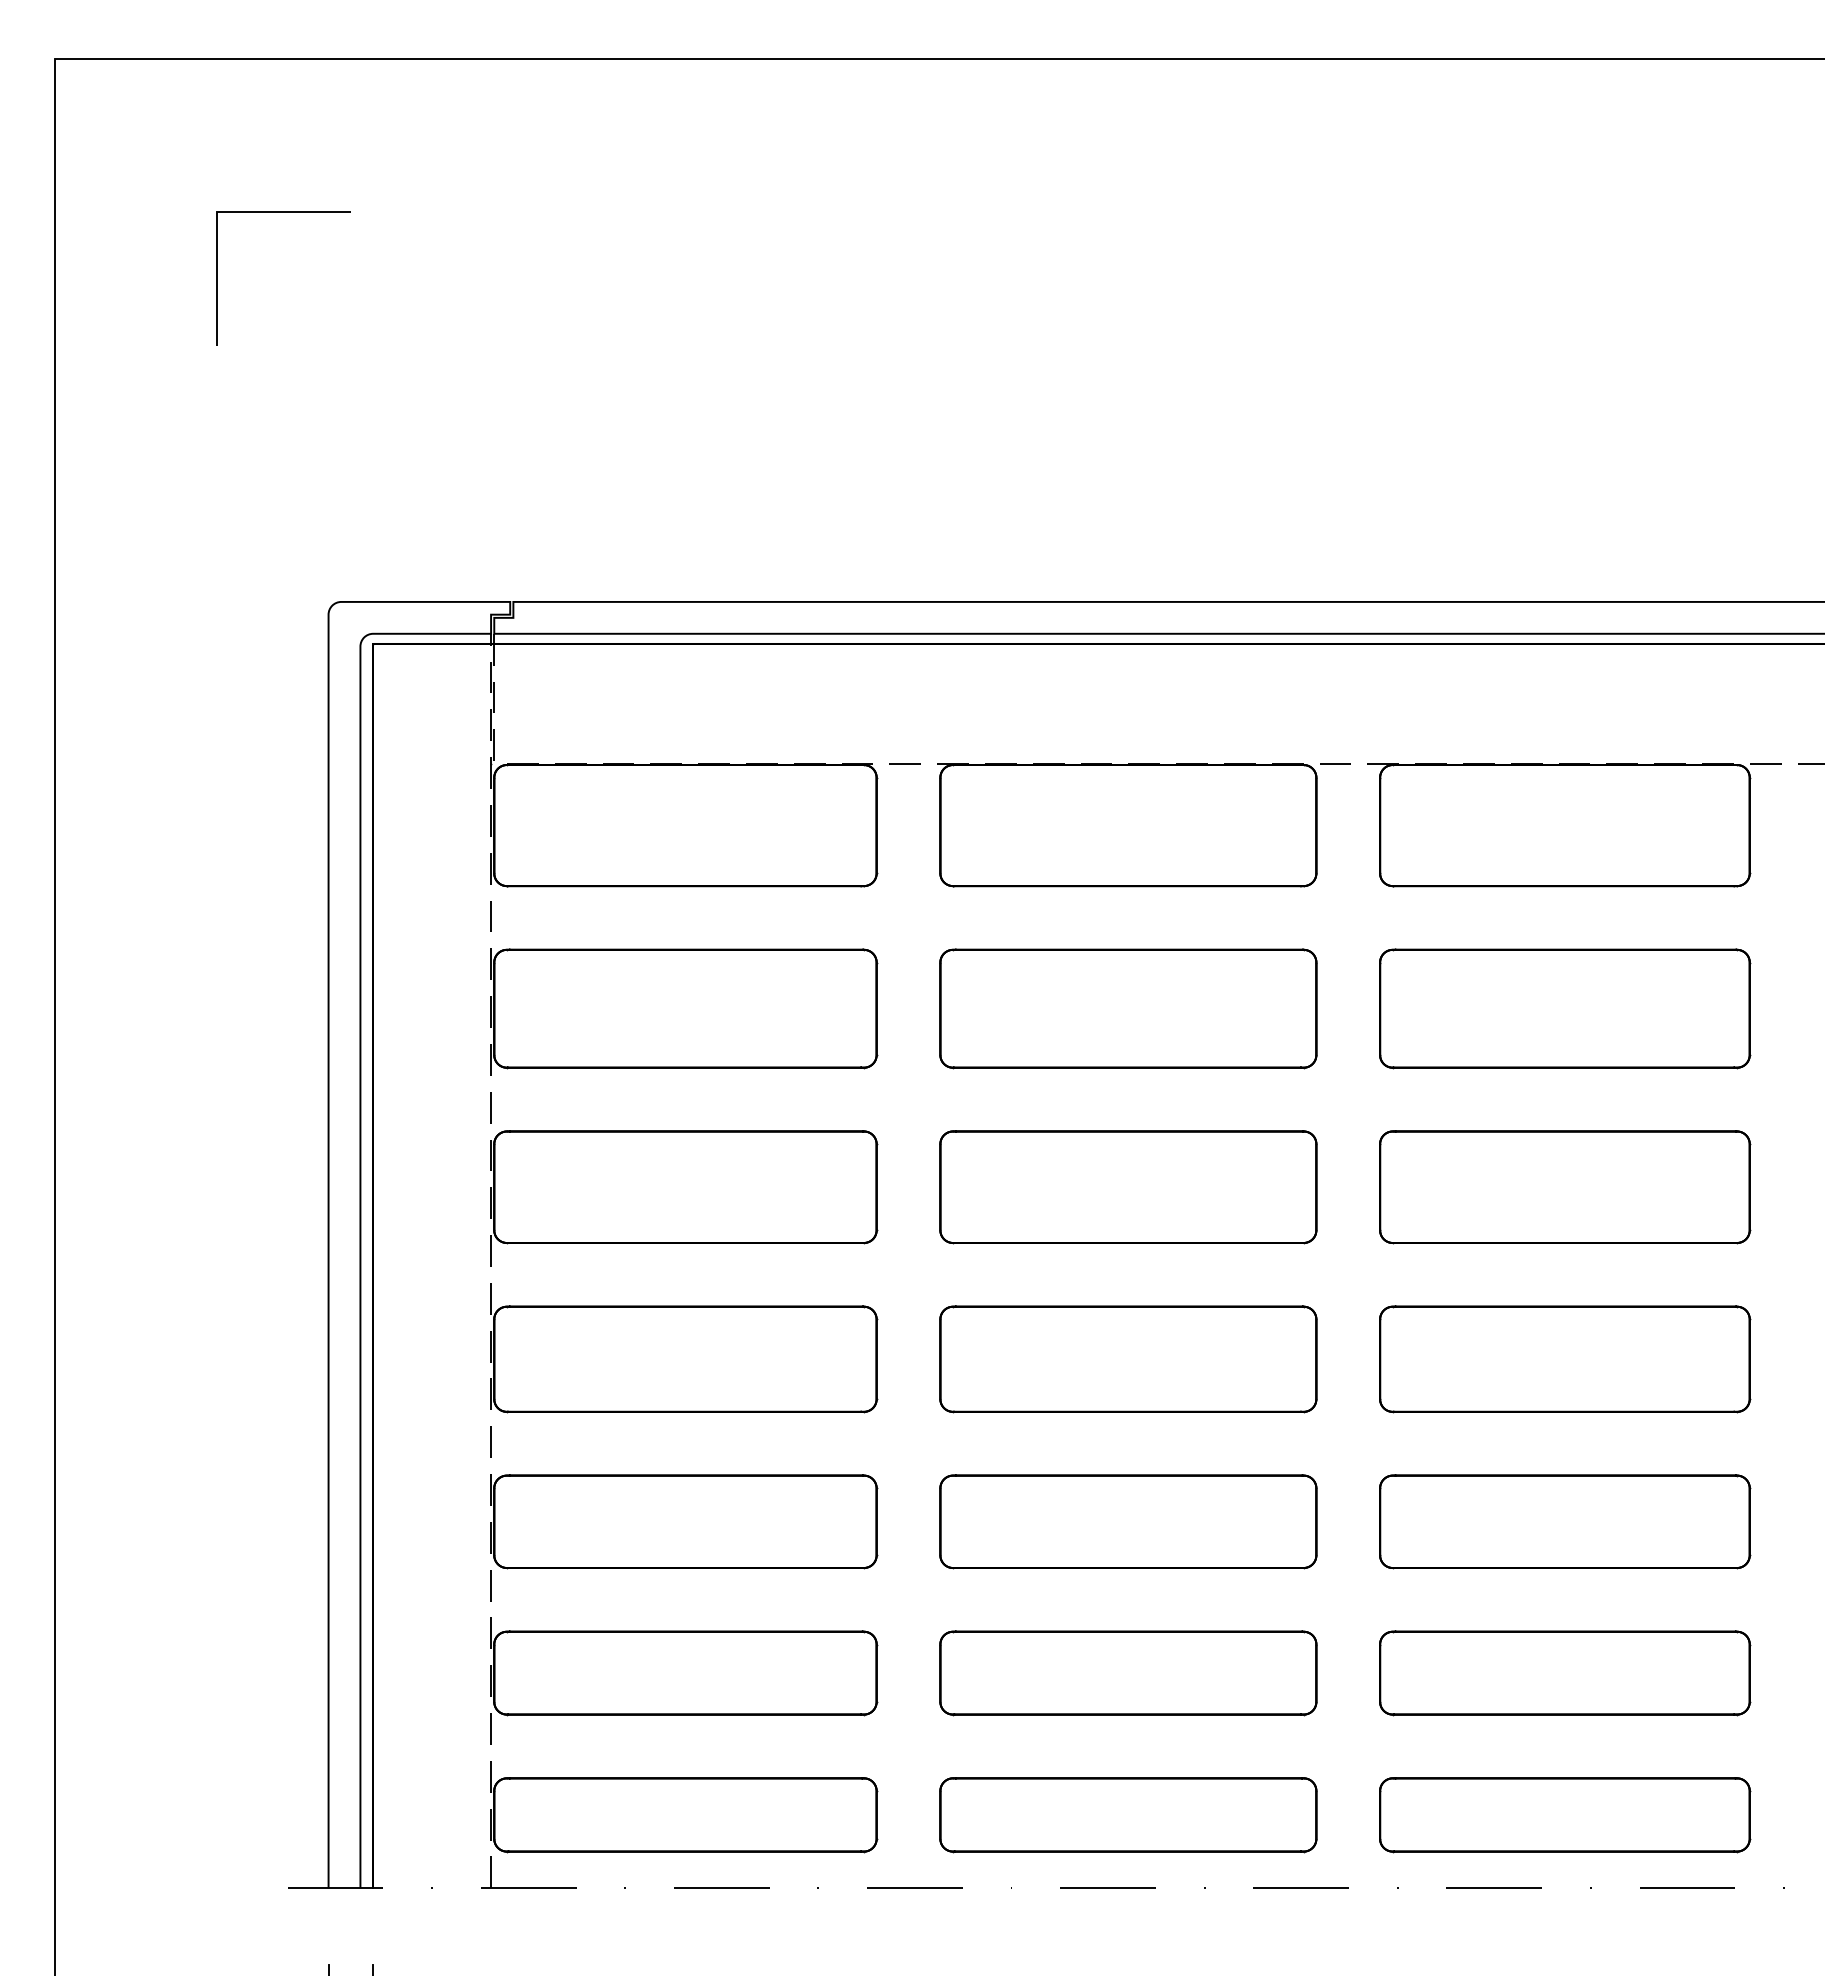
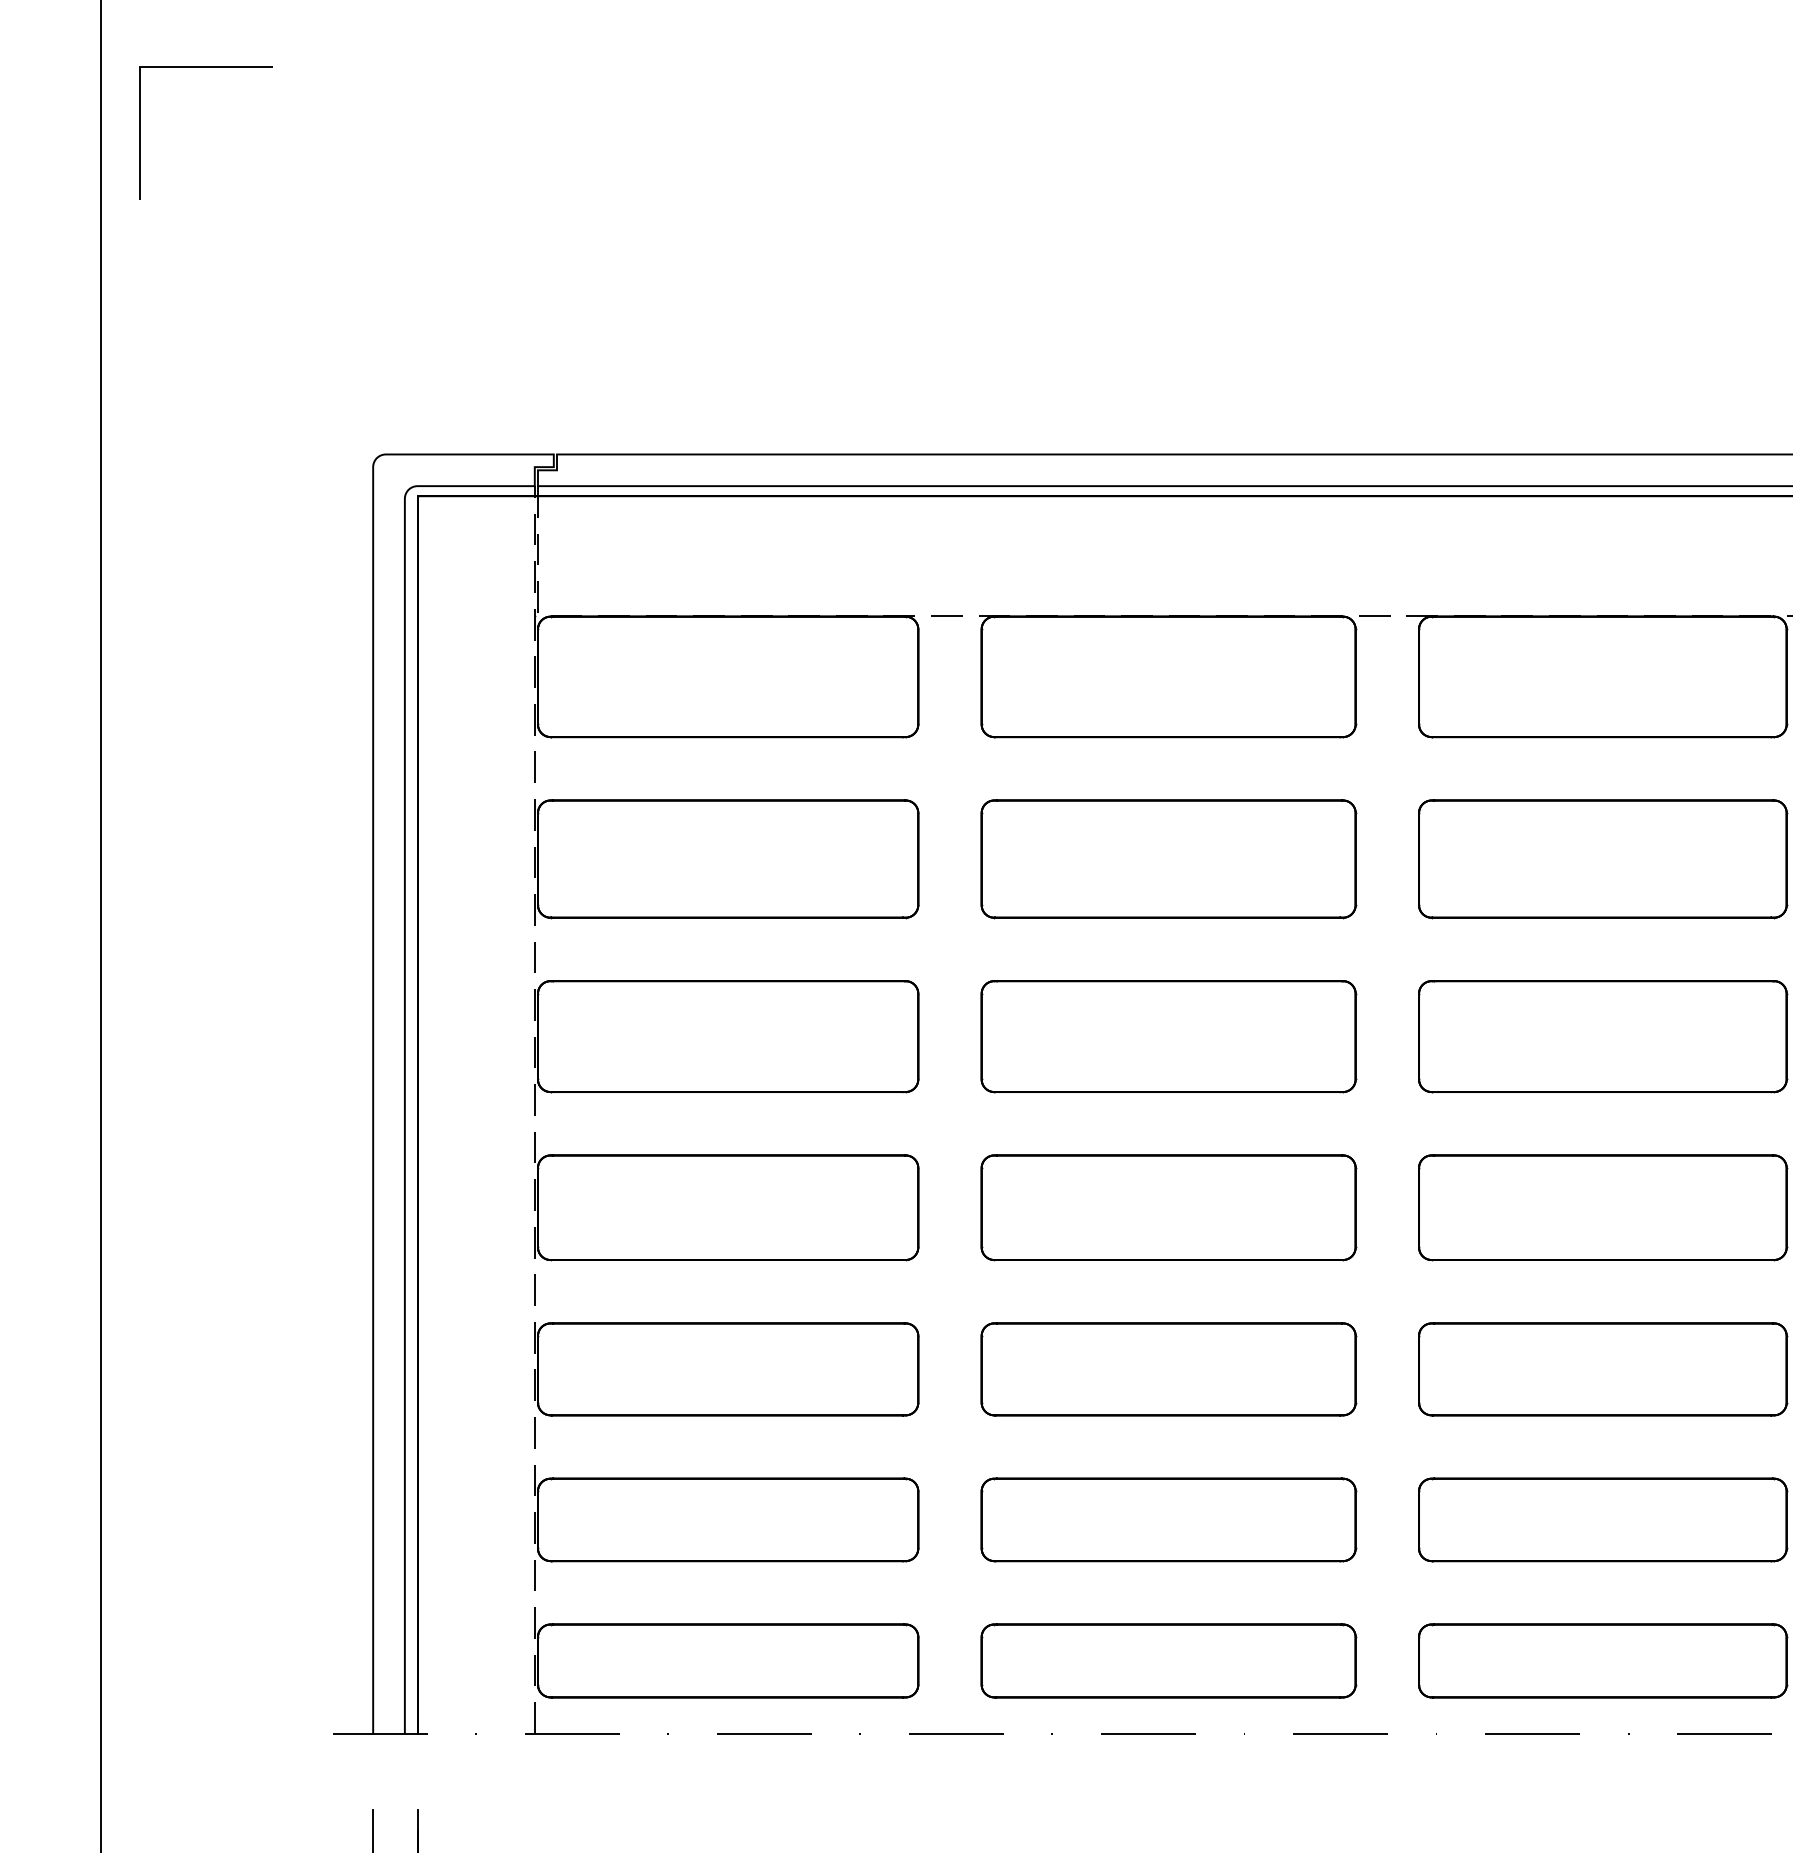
part: (283, 212) -> (206, 67), moved

